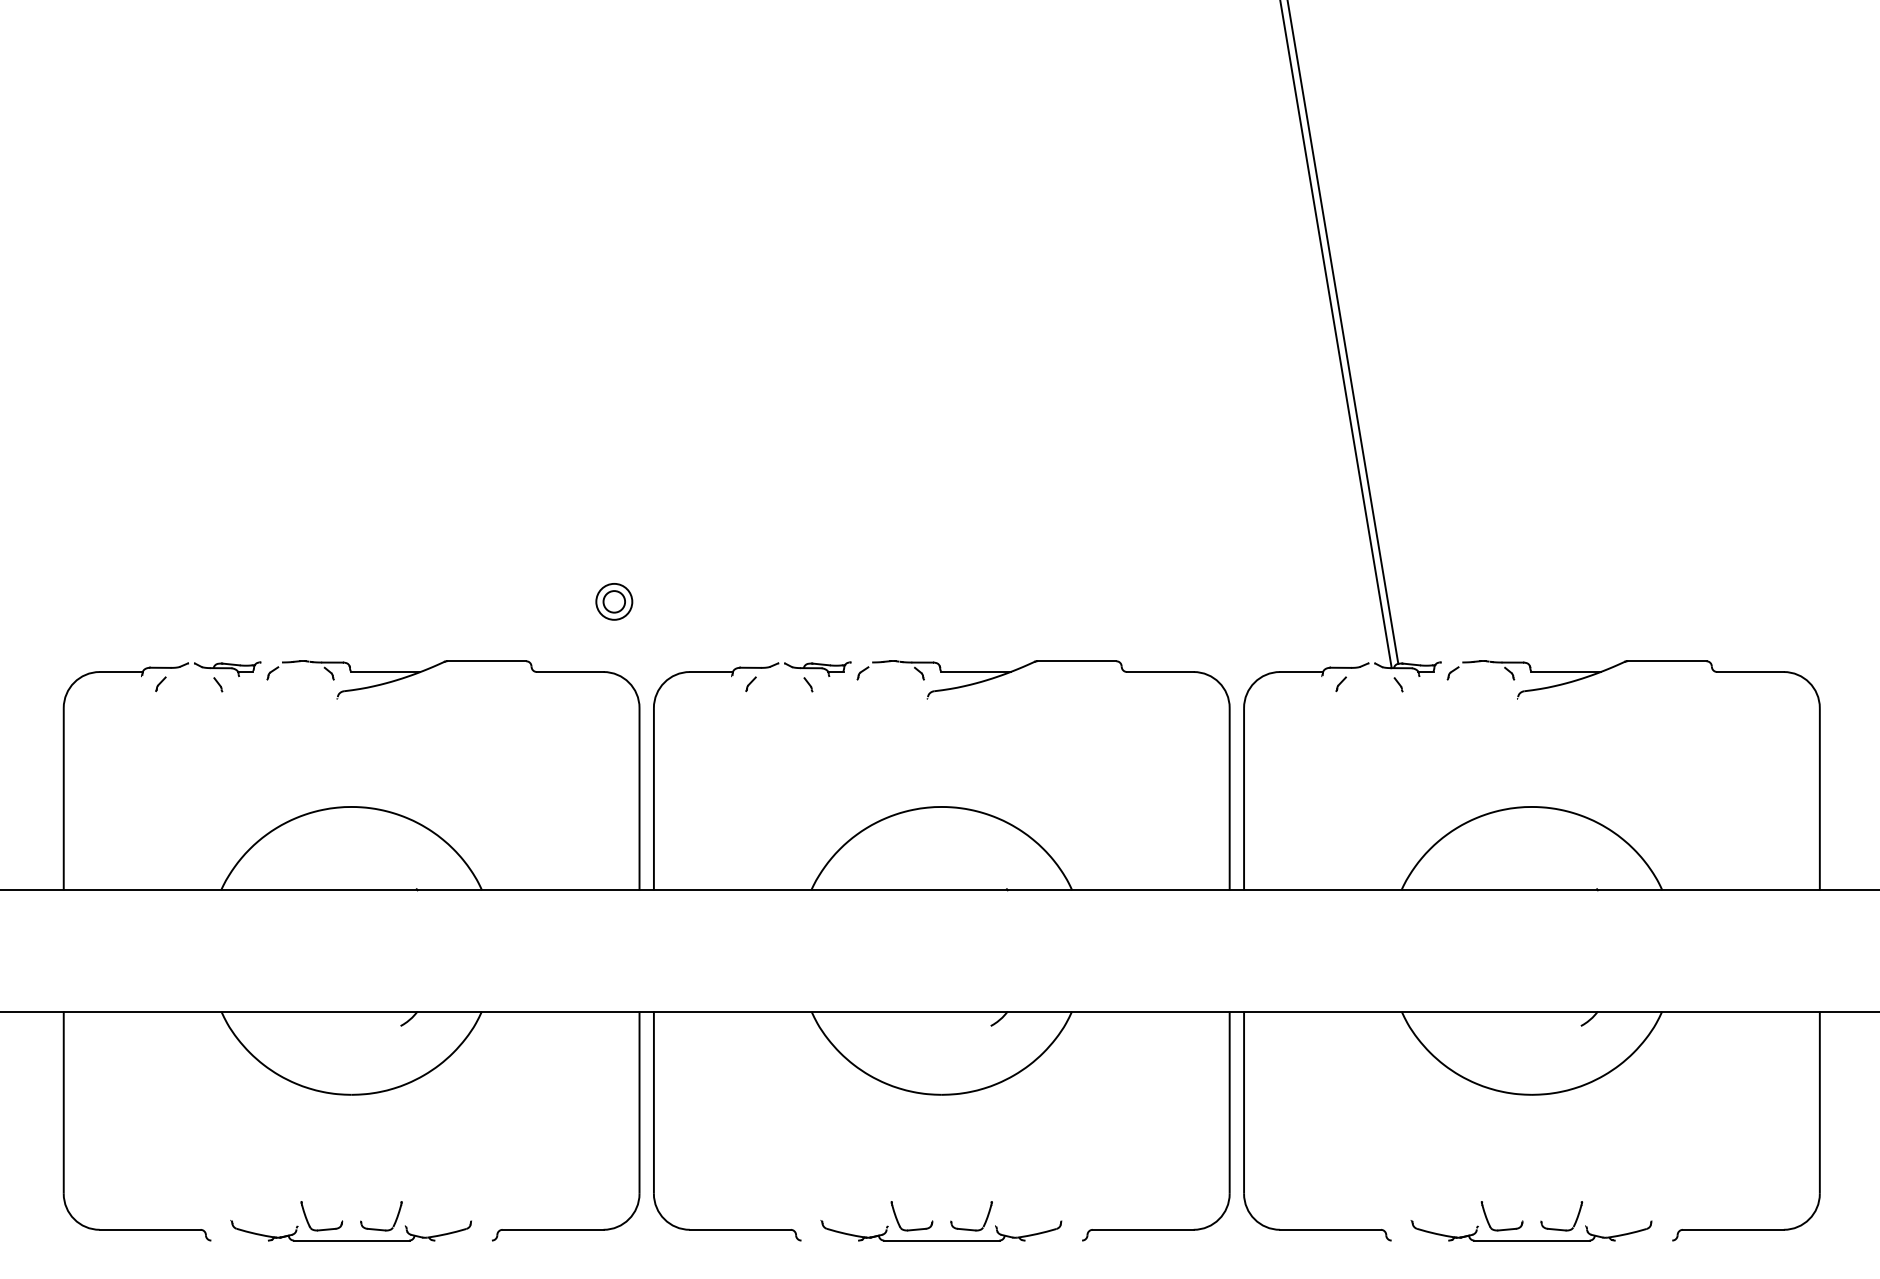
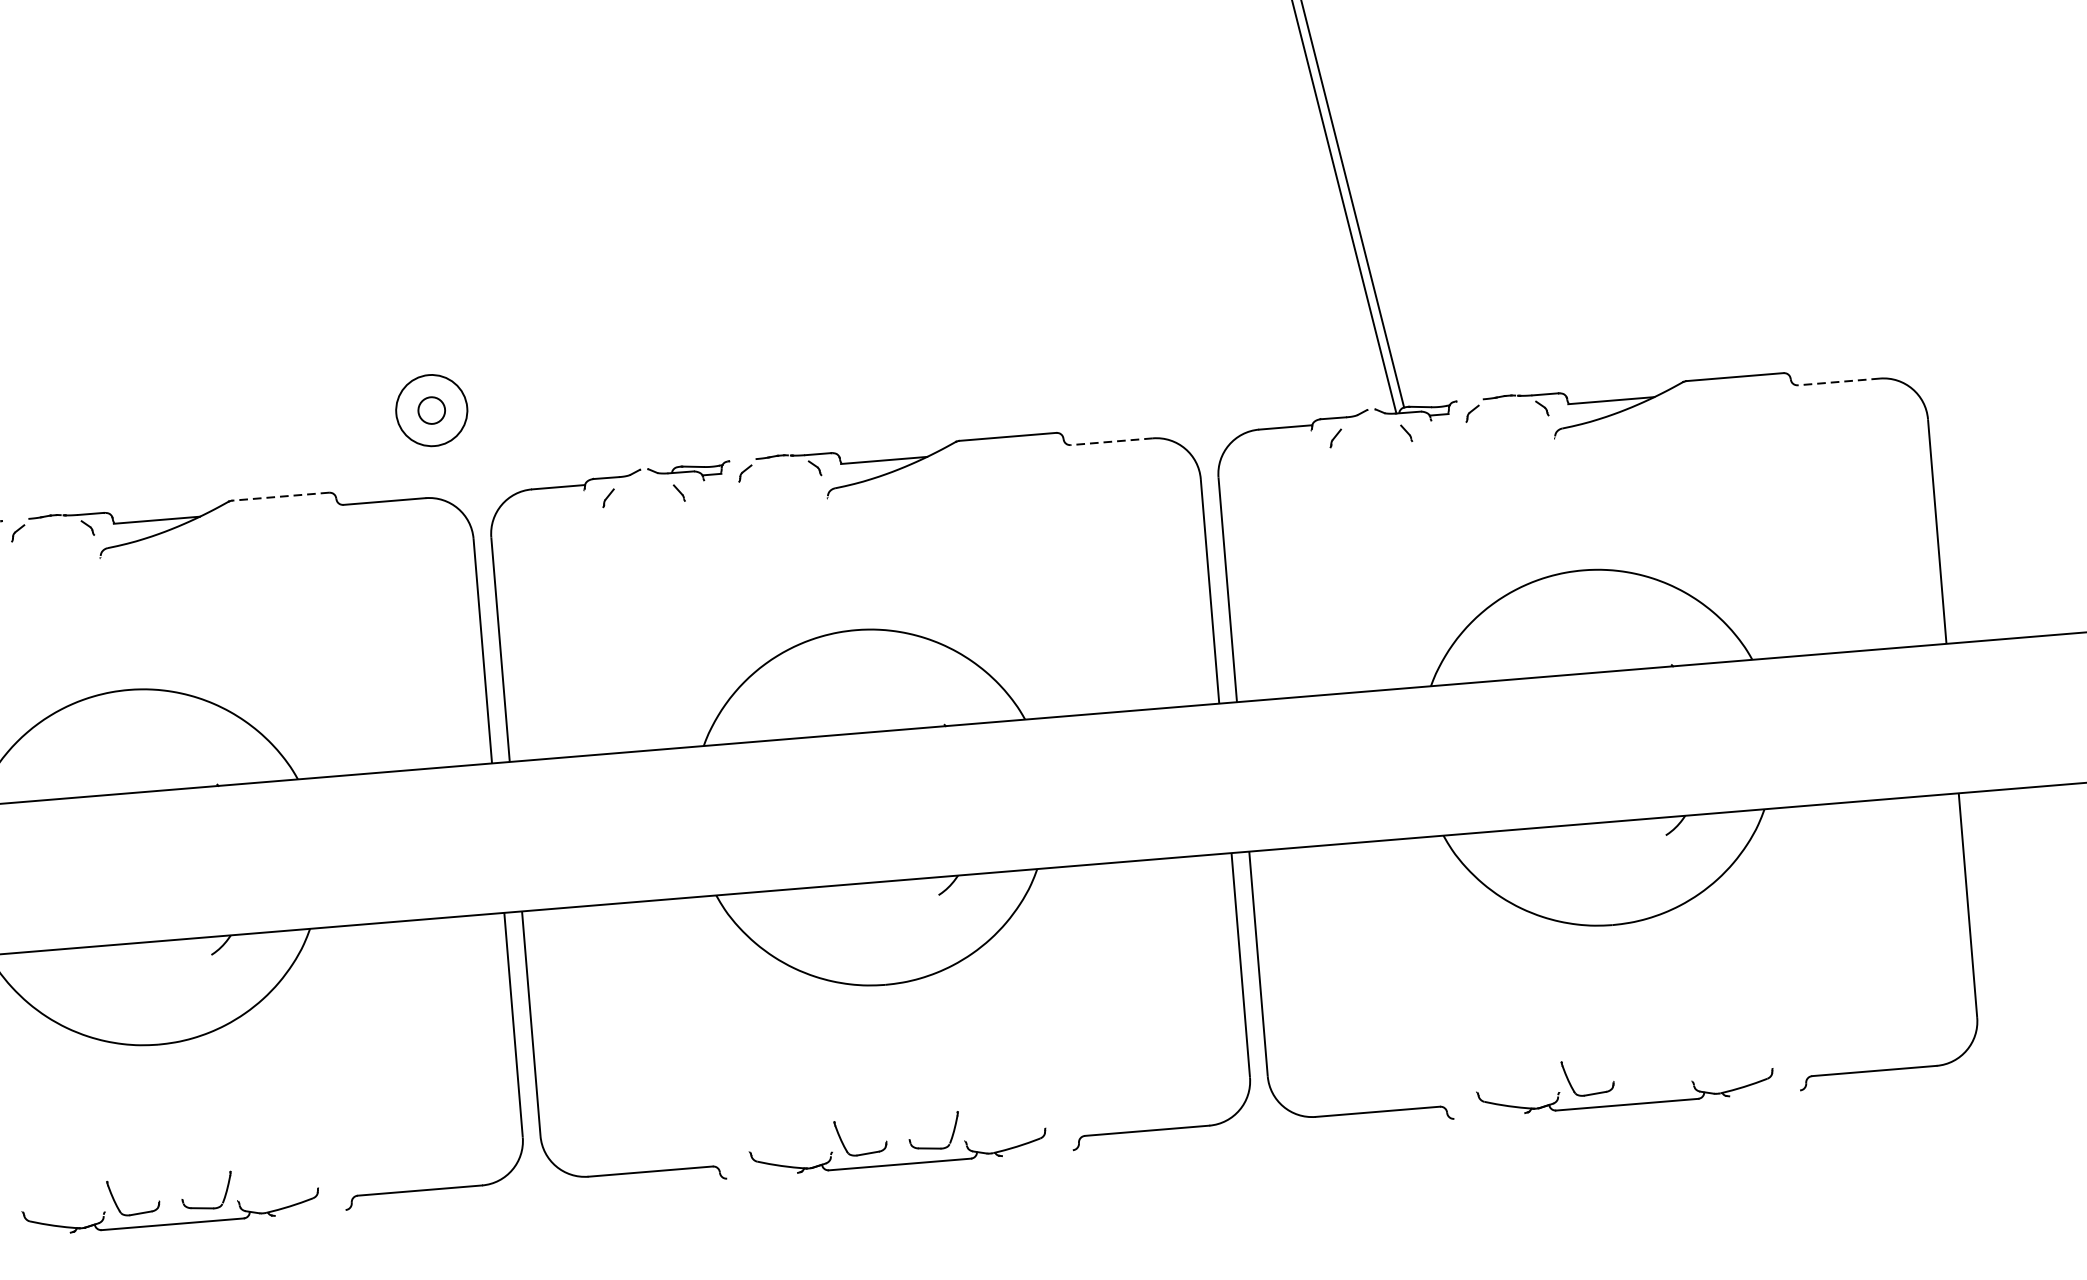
circle: (614, 601) -> (431, 410), size x1.6
line: (486, 661) -> (280, 497), solid -> dashed
line: (1159, 672) -> (1110, 442), solid -> dashed
line: (1750, 672) -> (1838, 382), solid -> dashed
part: (1558, 1228) -> (1658, 1087), removed

